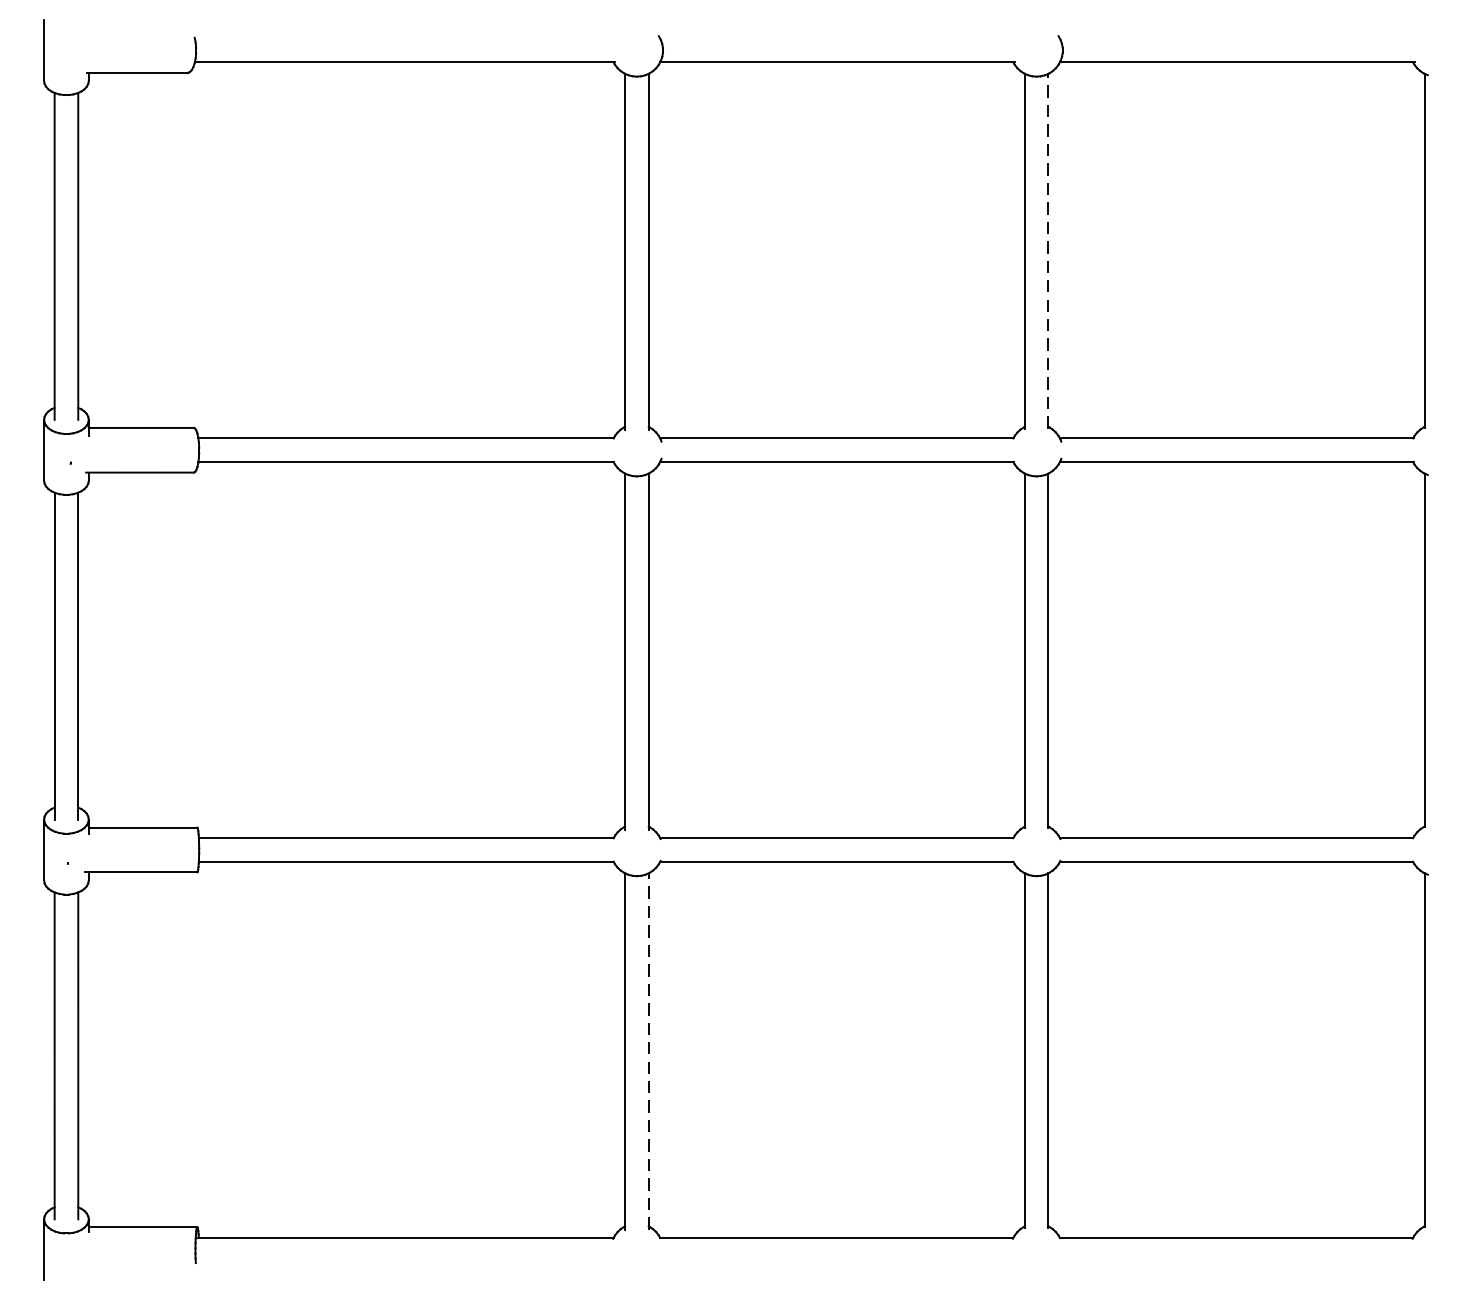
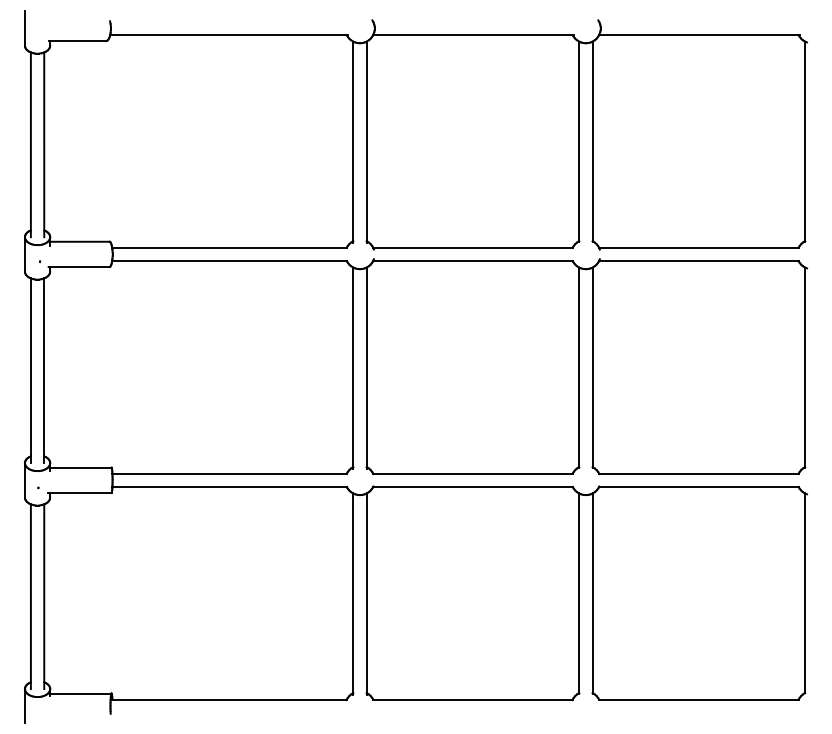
line: (1048, 250) -> (592, 141), dashed -> solid
line: (648, 1052) -> (366, 594), dashed -> solid

